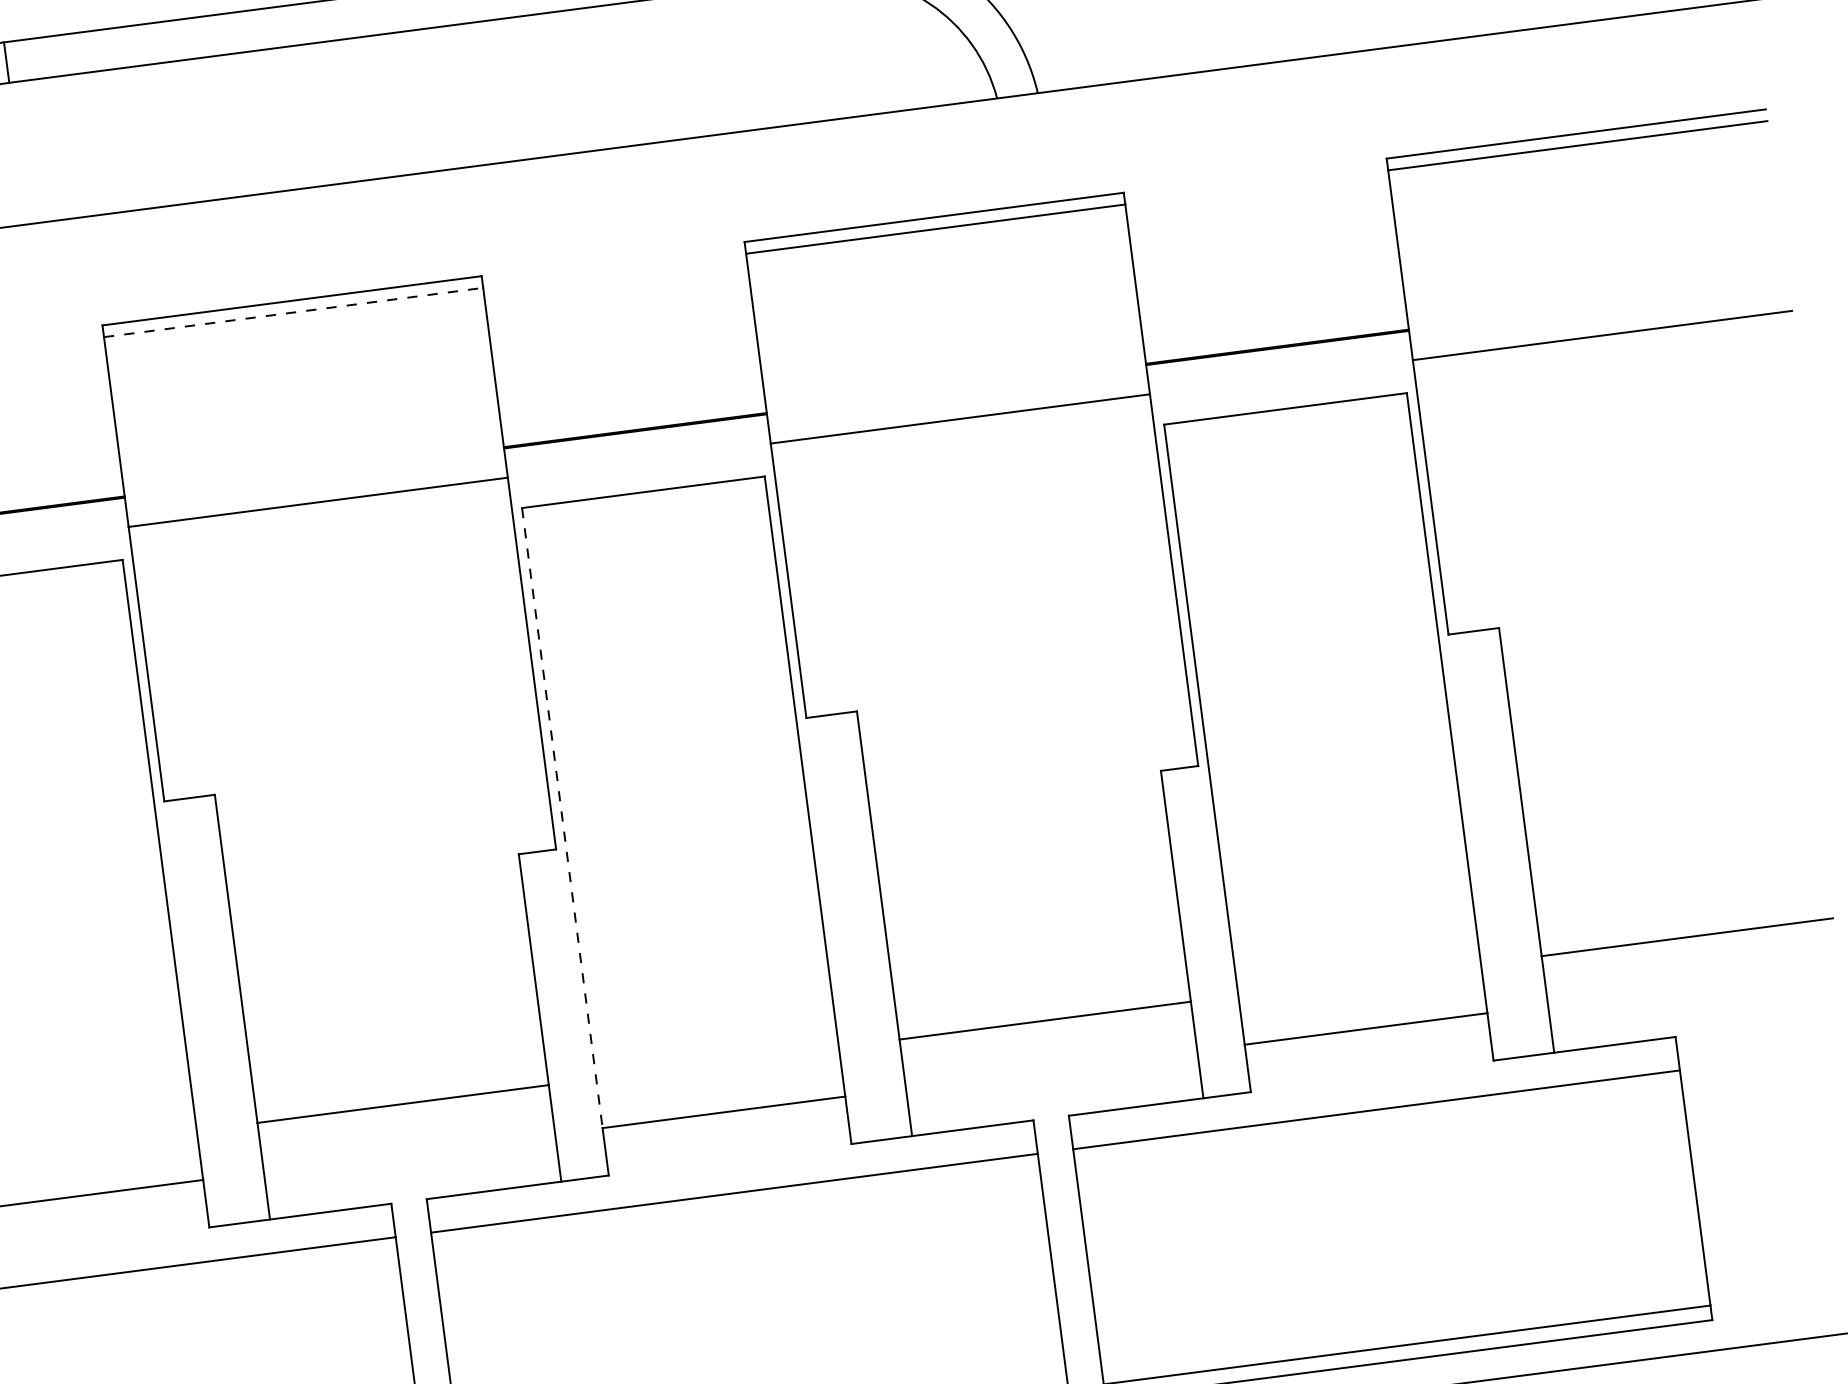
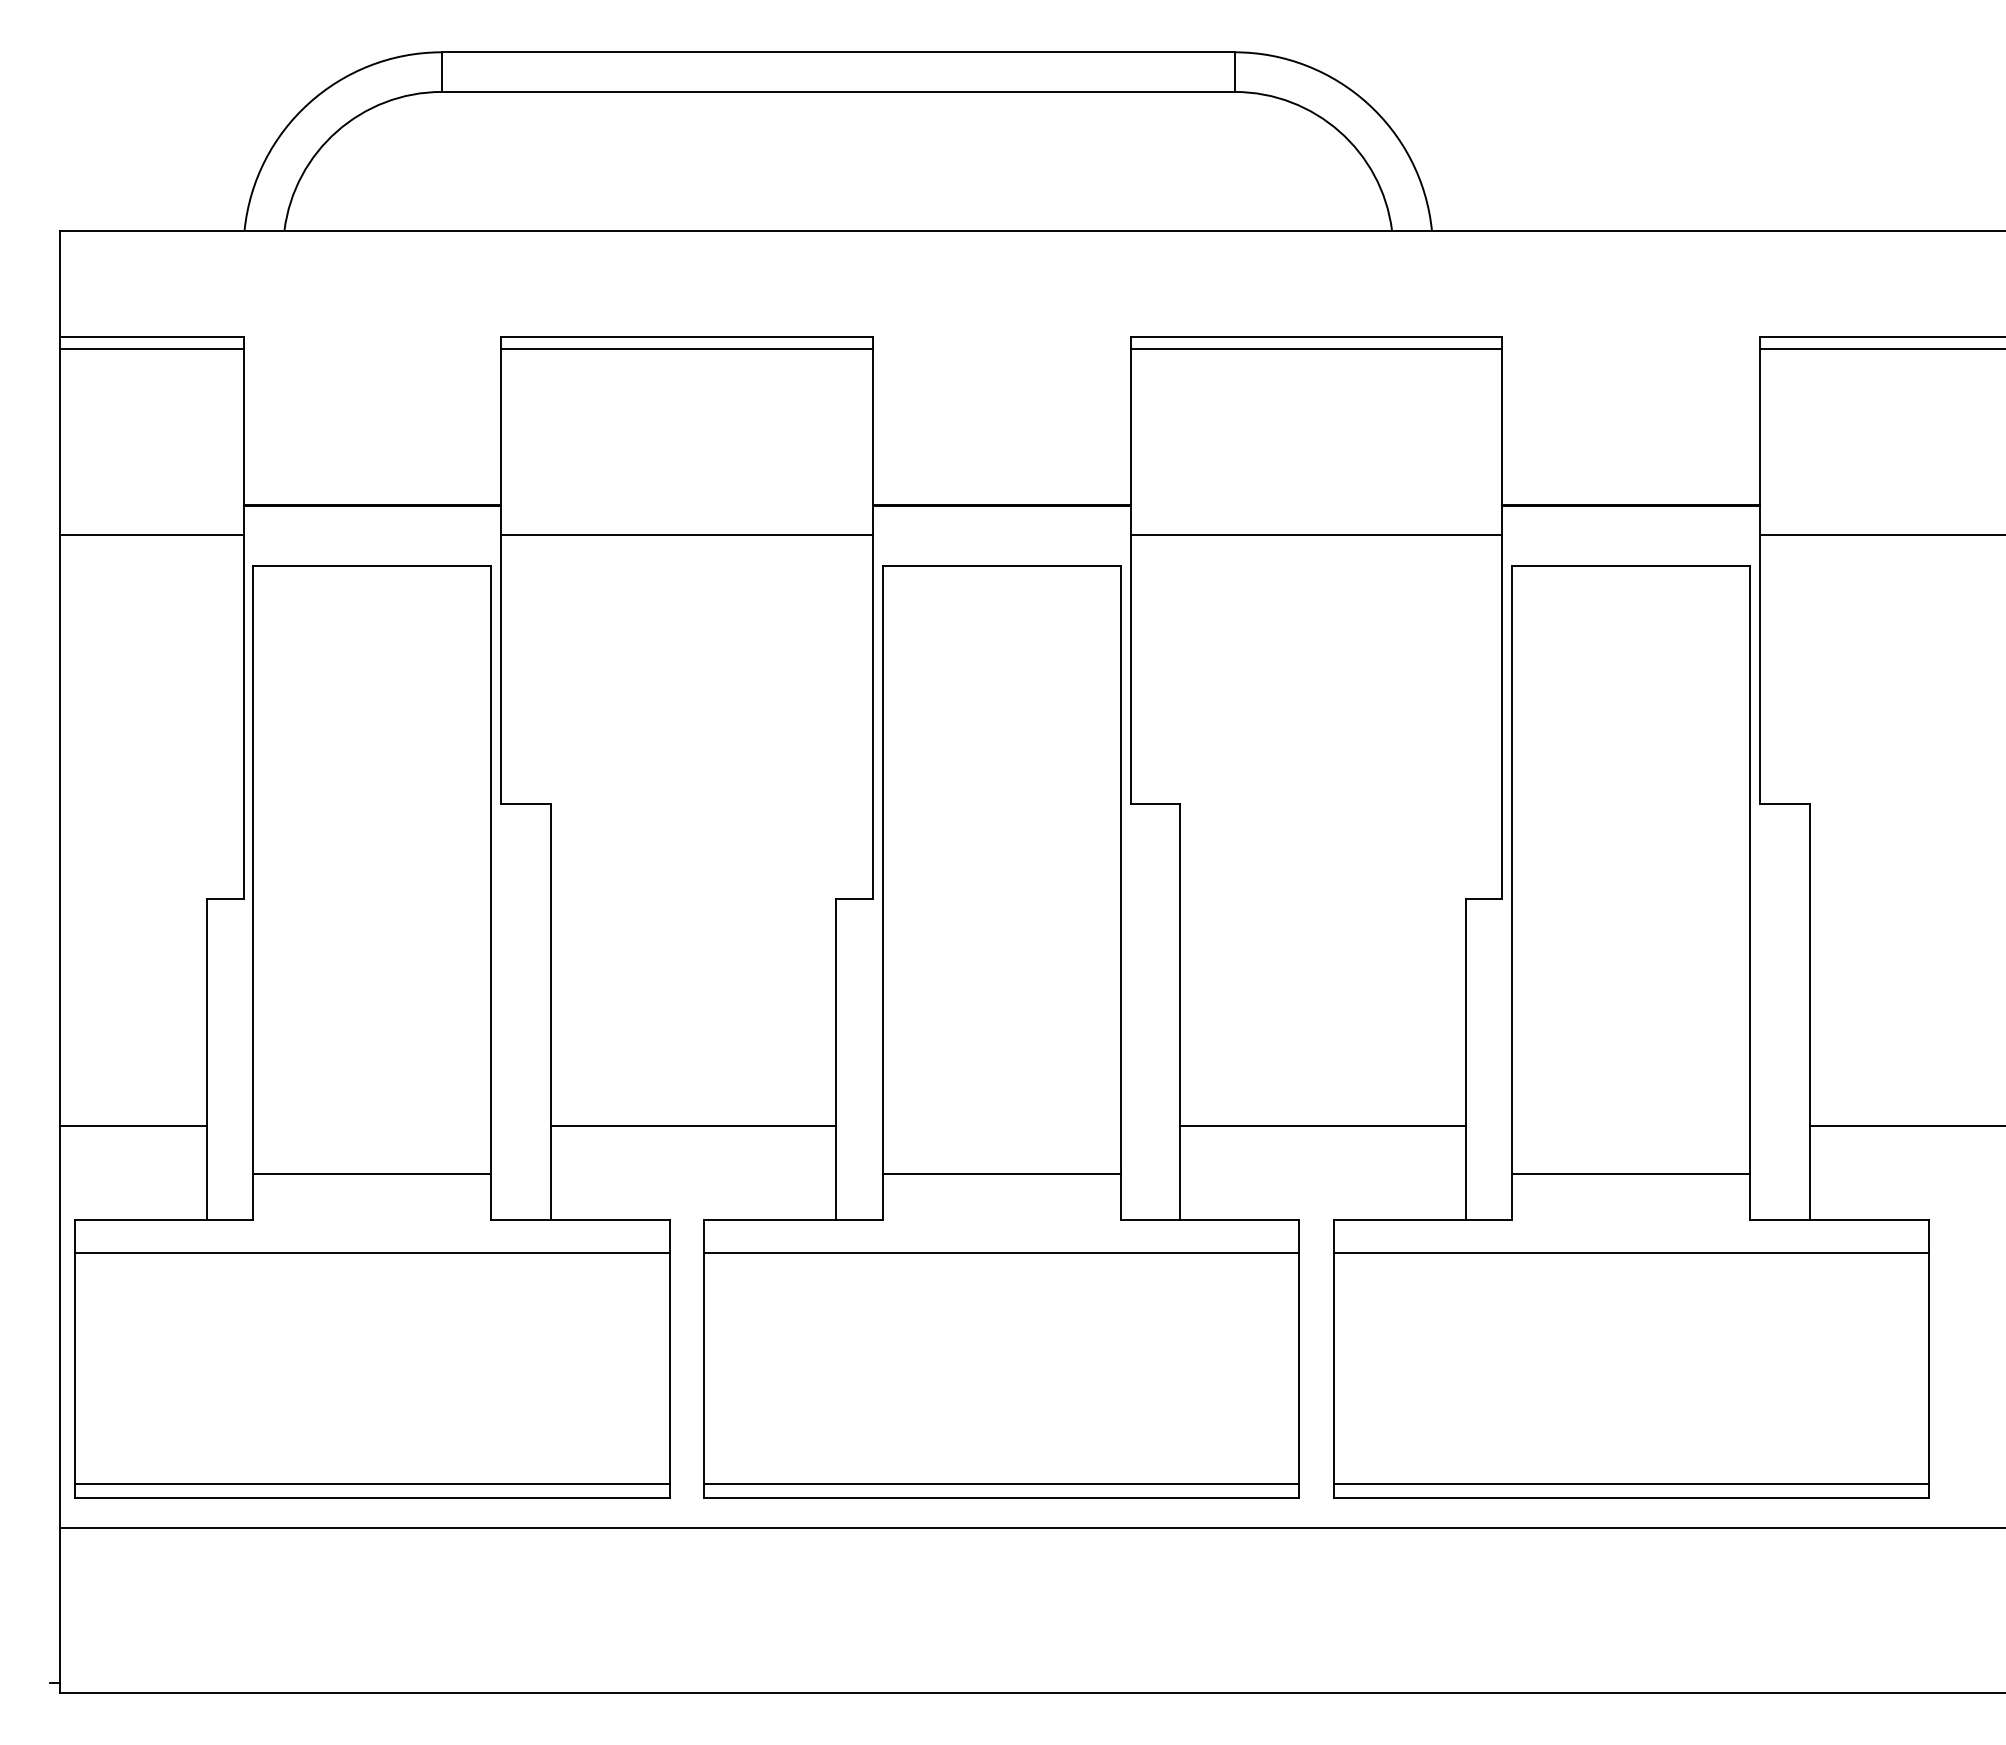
line: (293, 312) -> (687, 348), dashed -> solid
line: (561, 817) -> (882, 869), dashed -> solid

